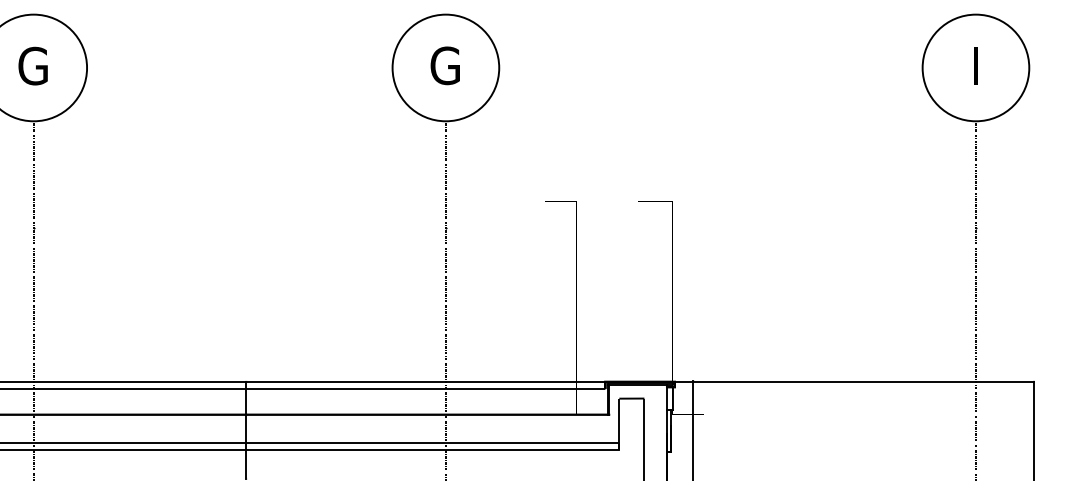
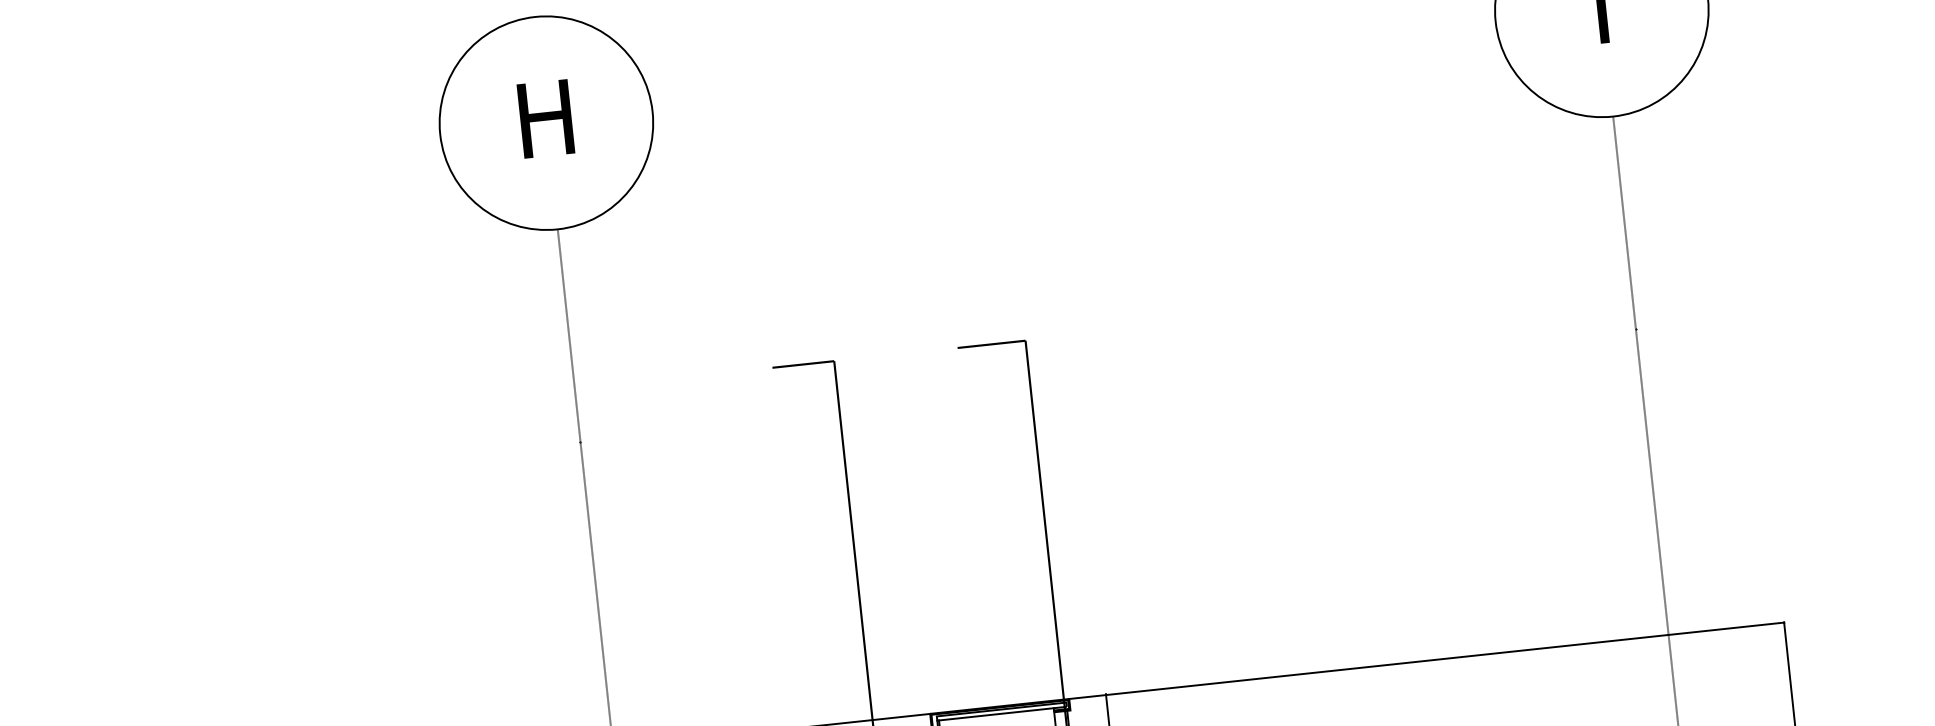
text: (444, 65) -> (543, 118), G -> H

